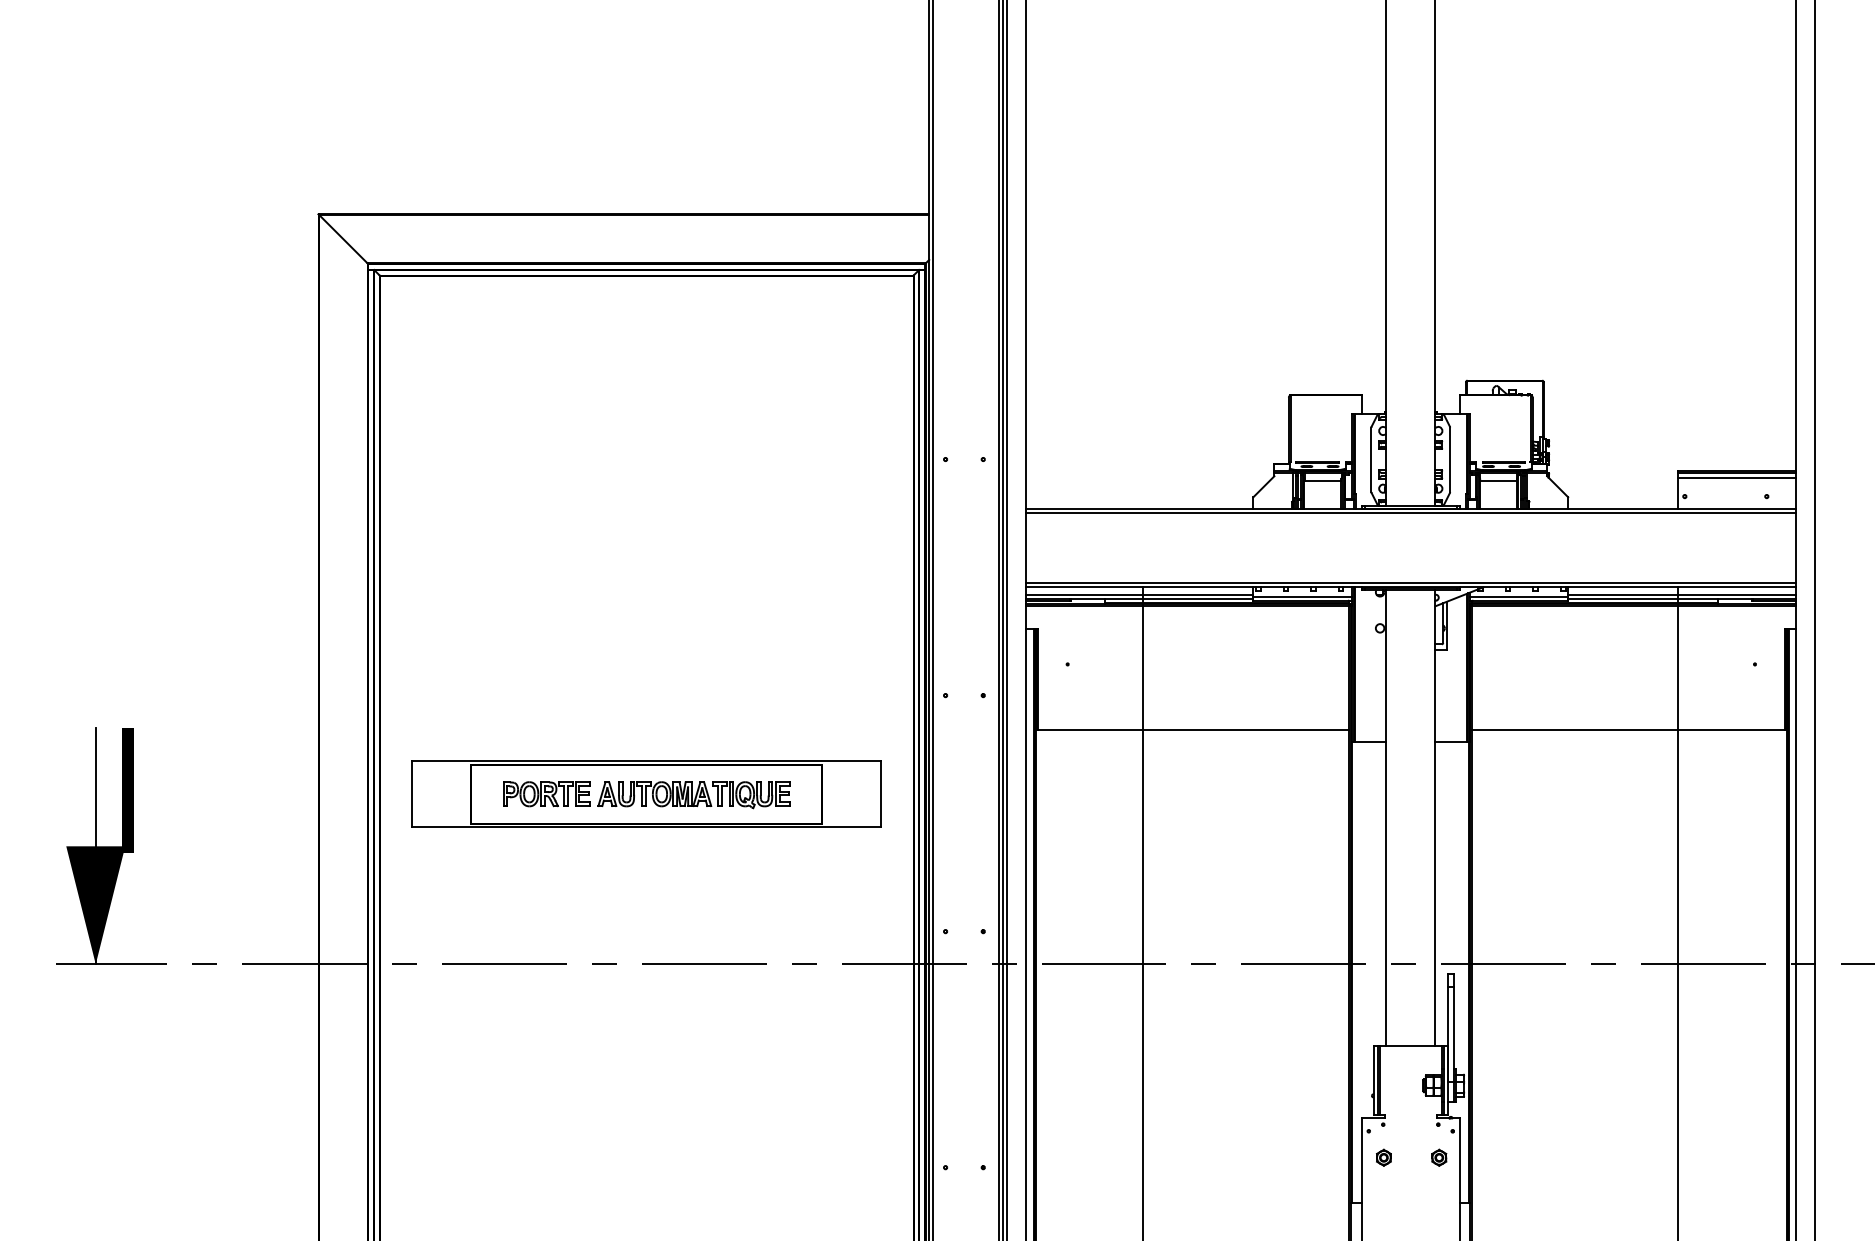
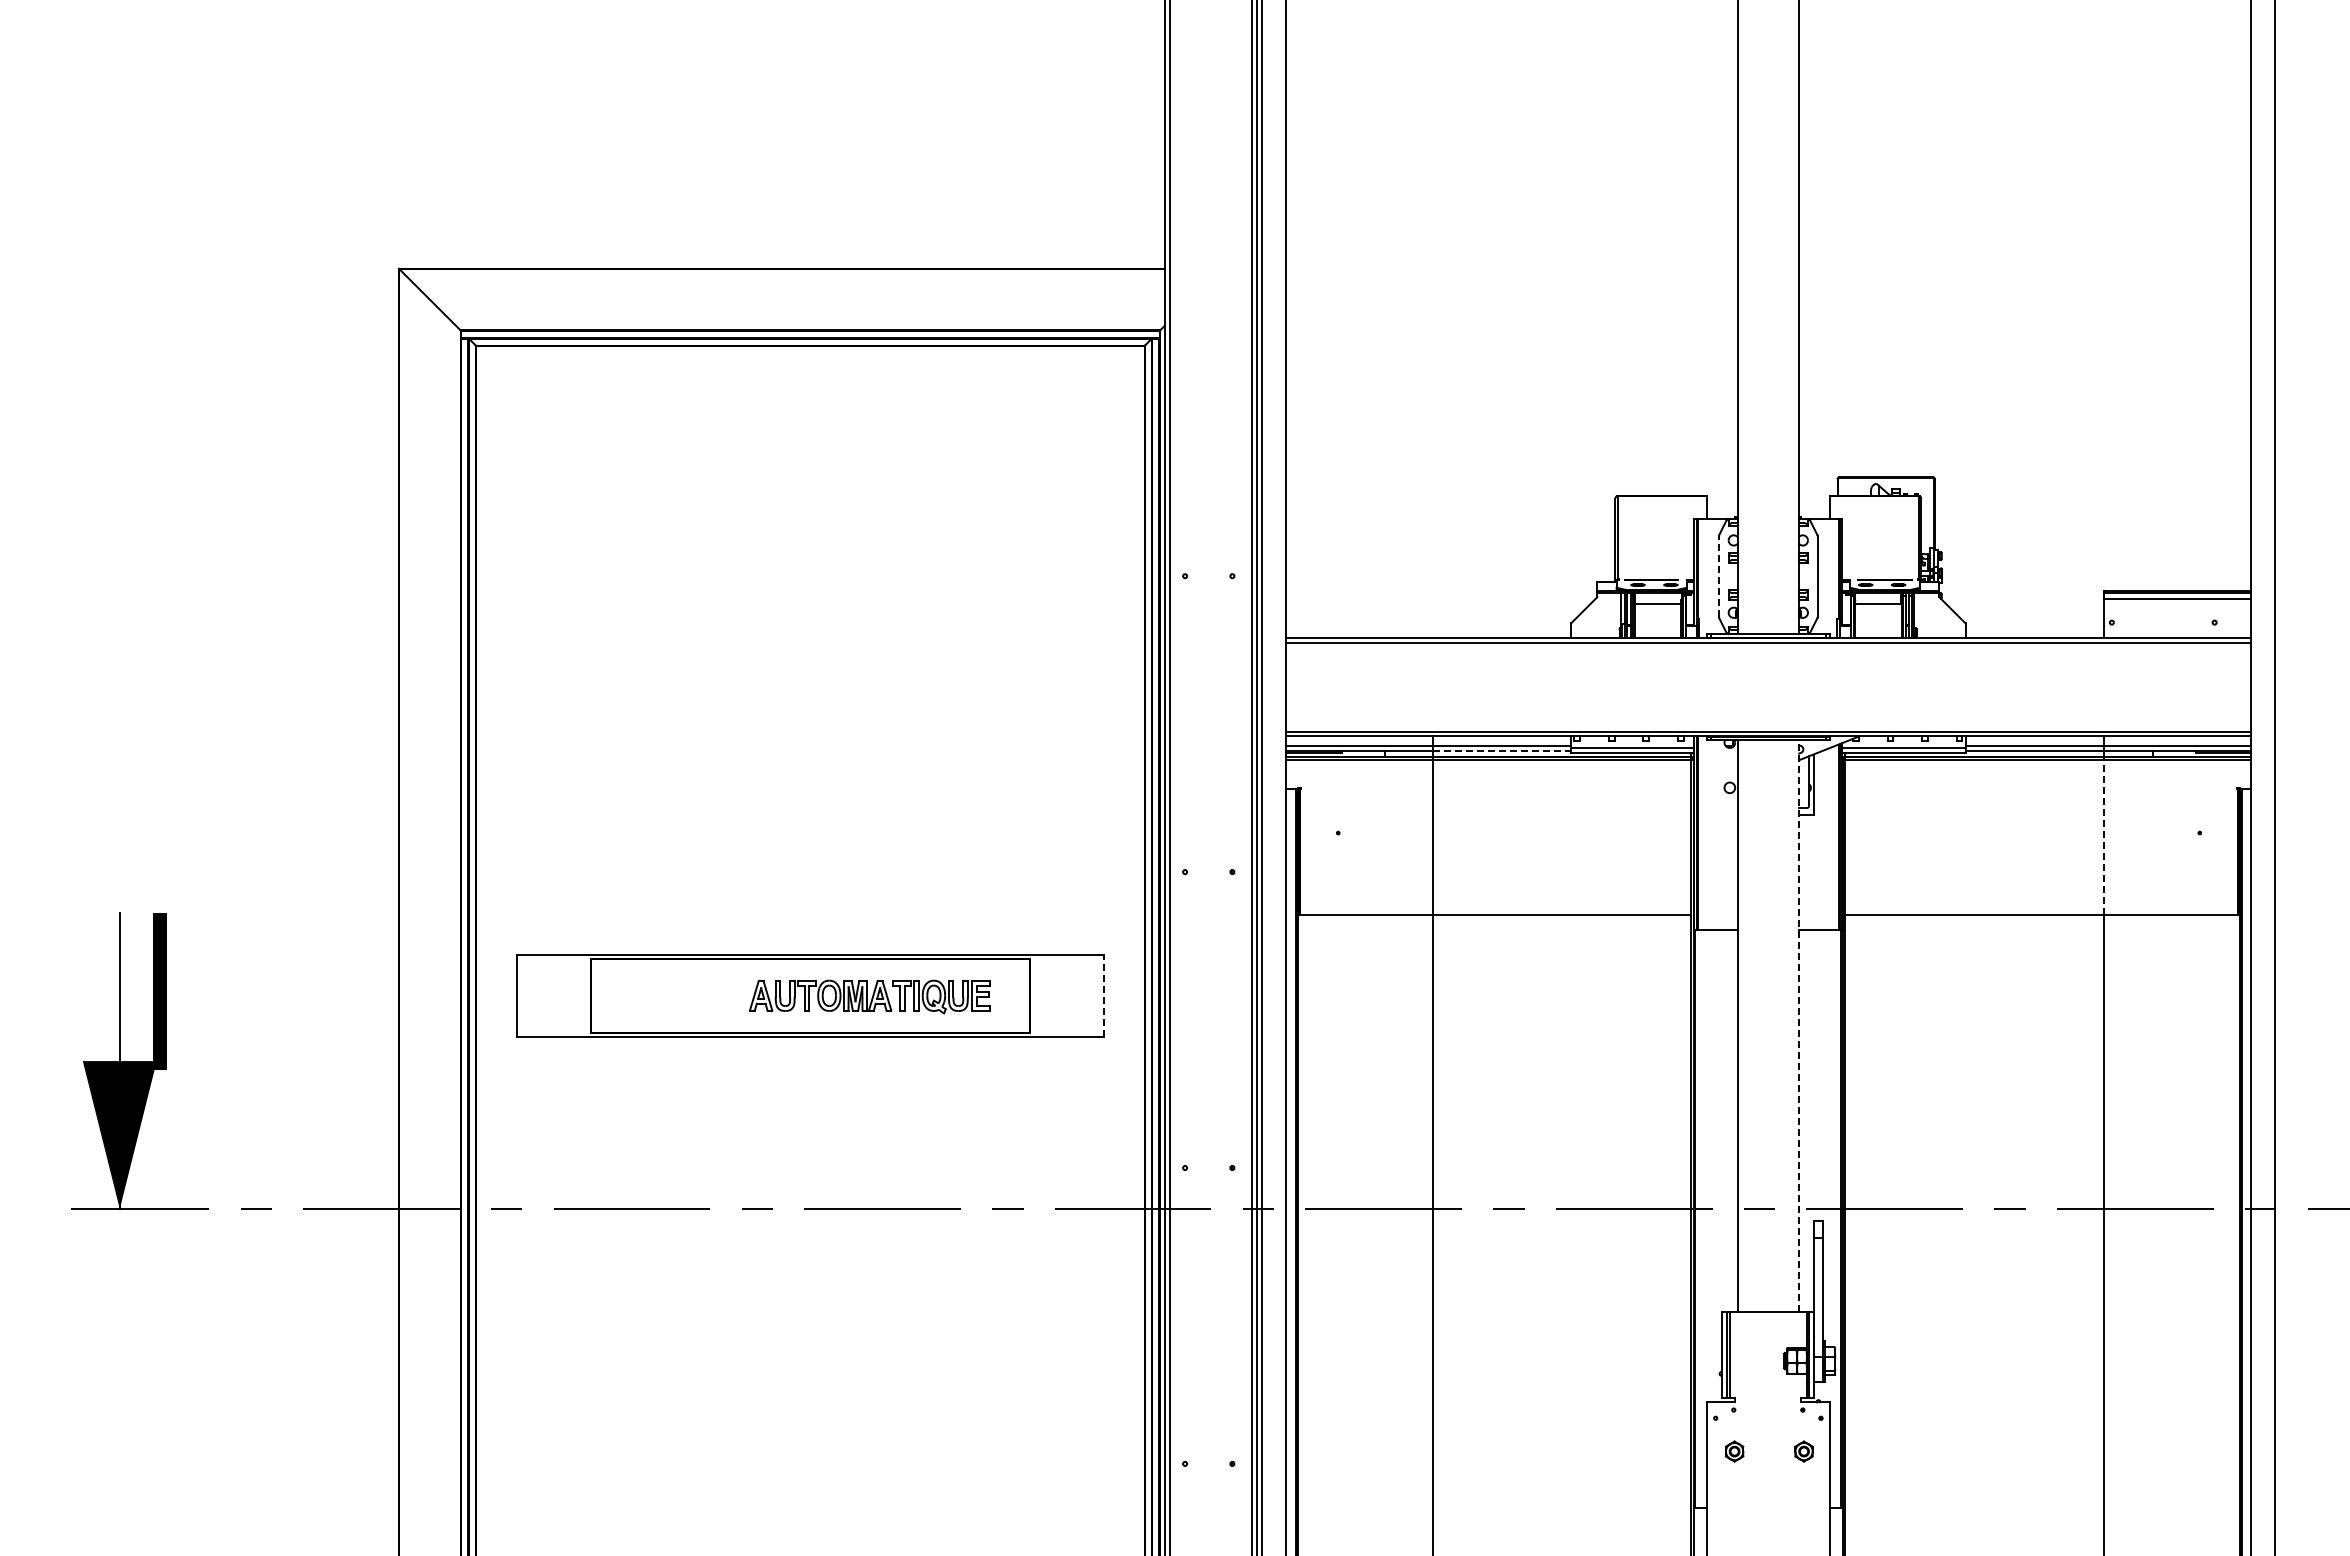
line: (1371, 459) -> (1719, 576), solid -> dashed
line: (1198, 598) -> (1502, 750), solid -> dashed
line: (1678, 667) -> (2103, 837), solid -> dashed
part: (546, 793) -> (684, 995), removed
line: (881, 793) -> (1104, 995), solid -> dashed
line: (1435, 817) -> (1799, 1025), solid -> dashed

